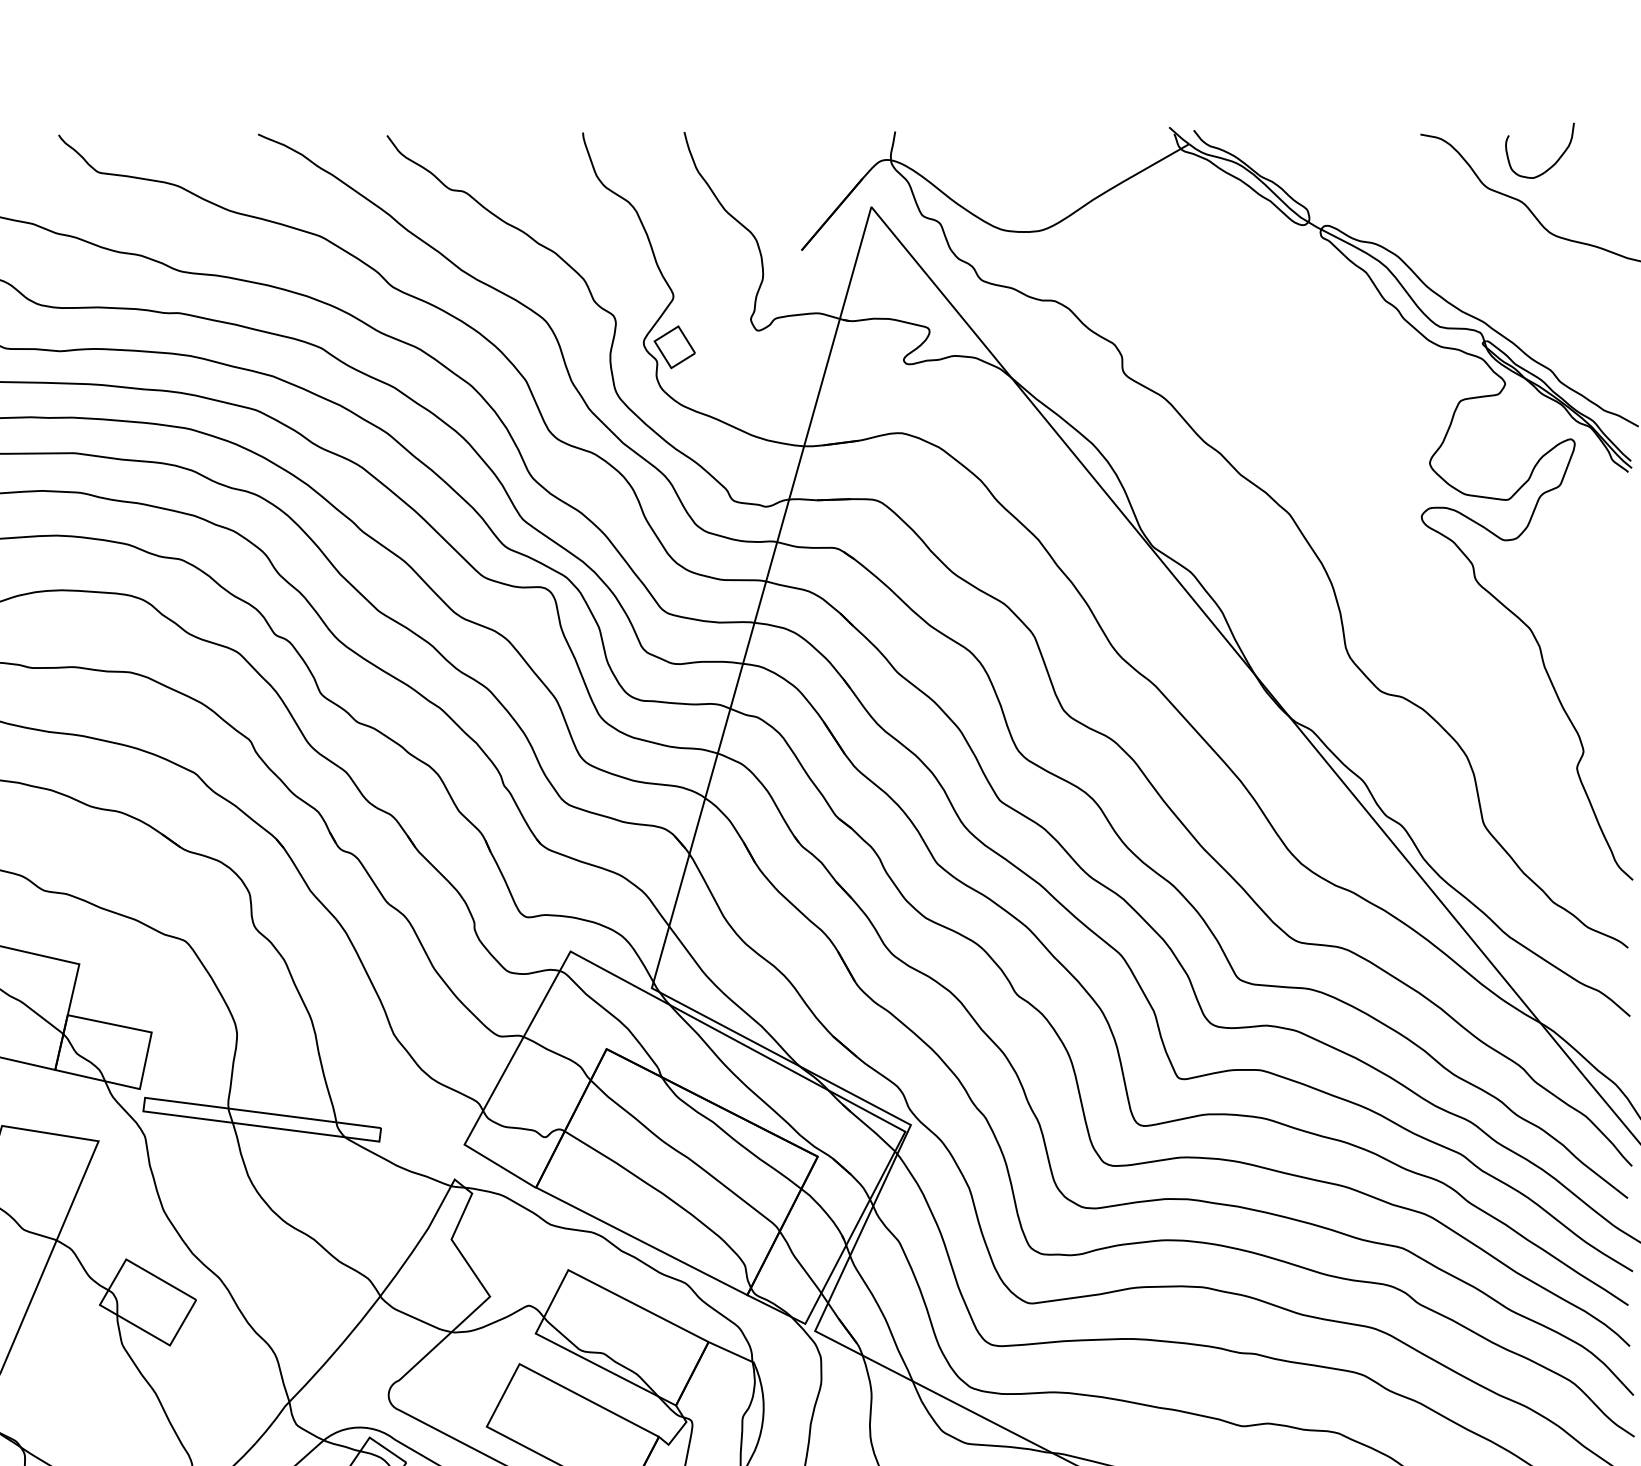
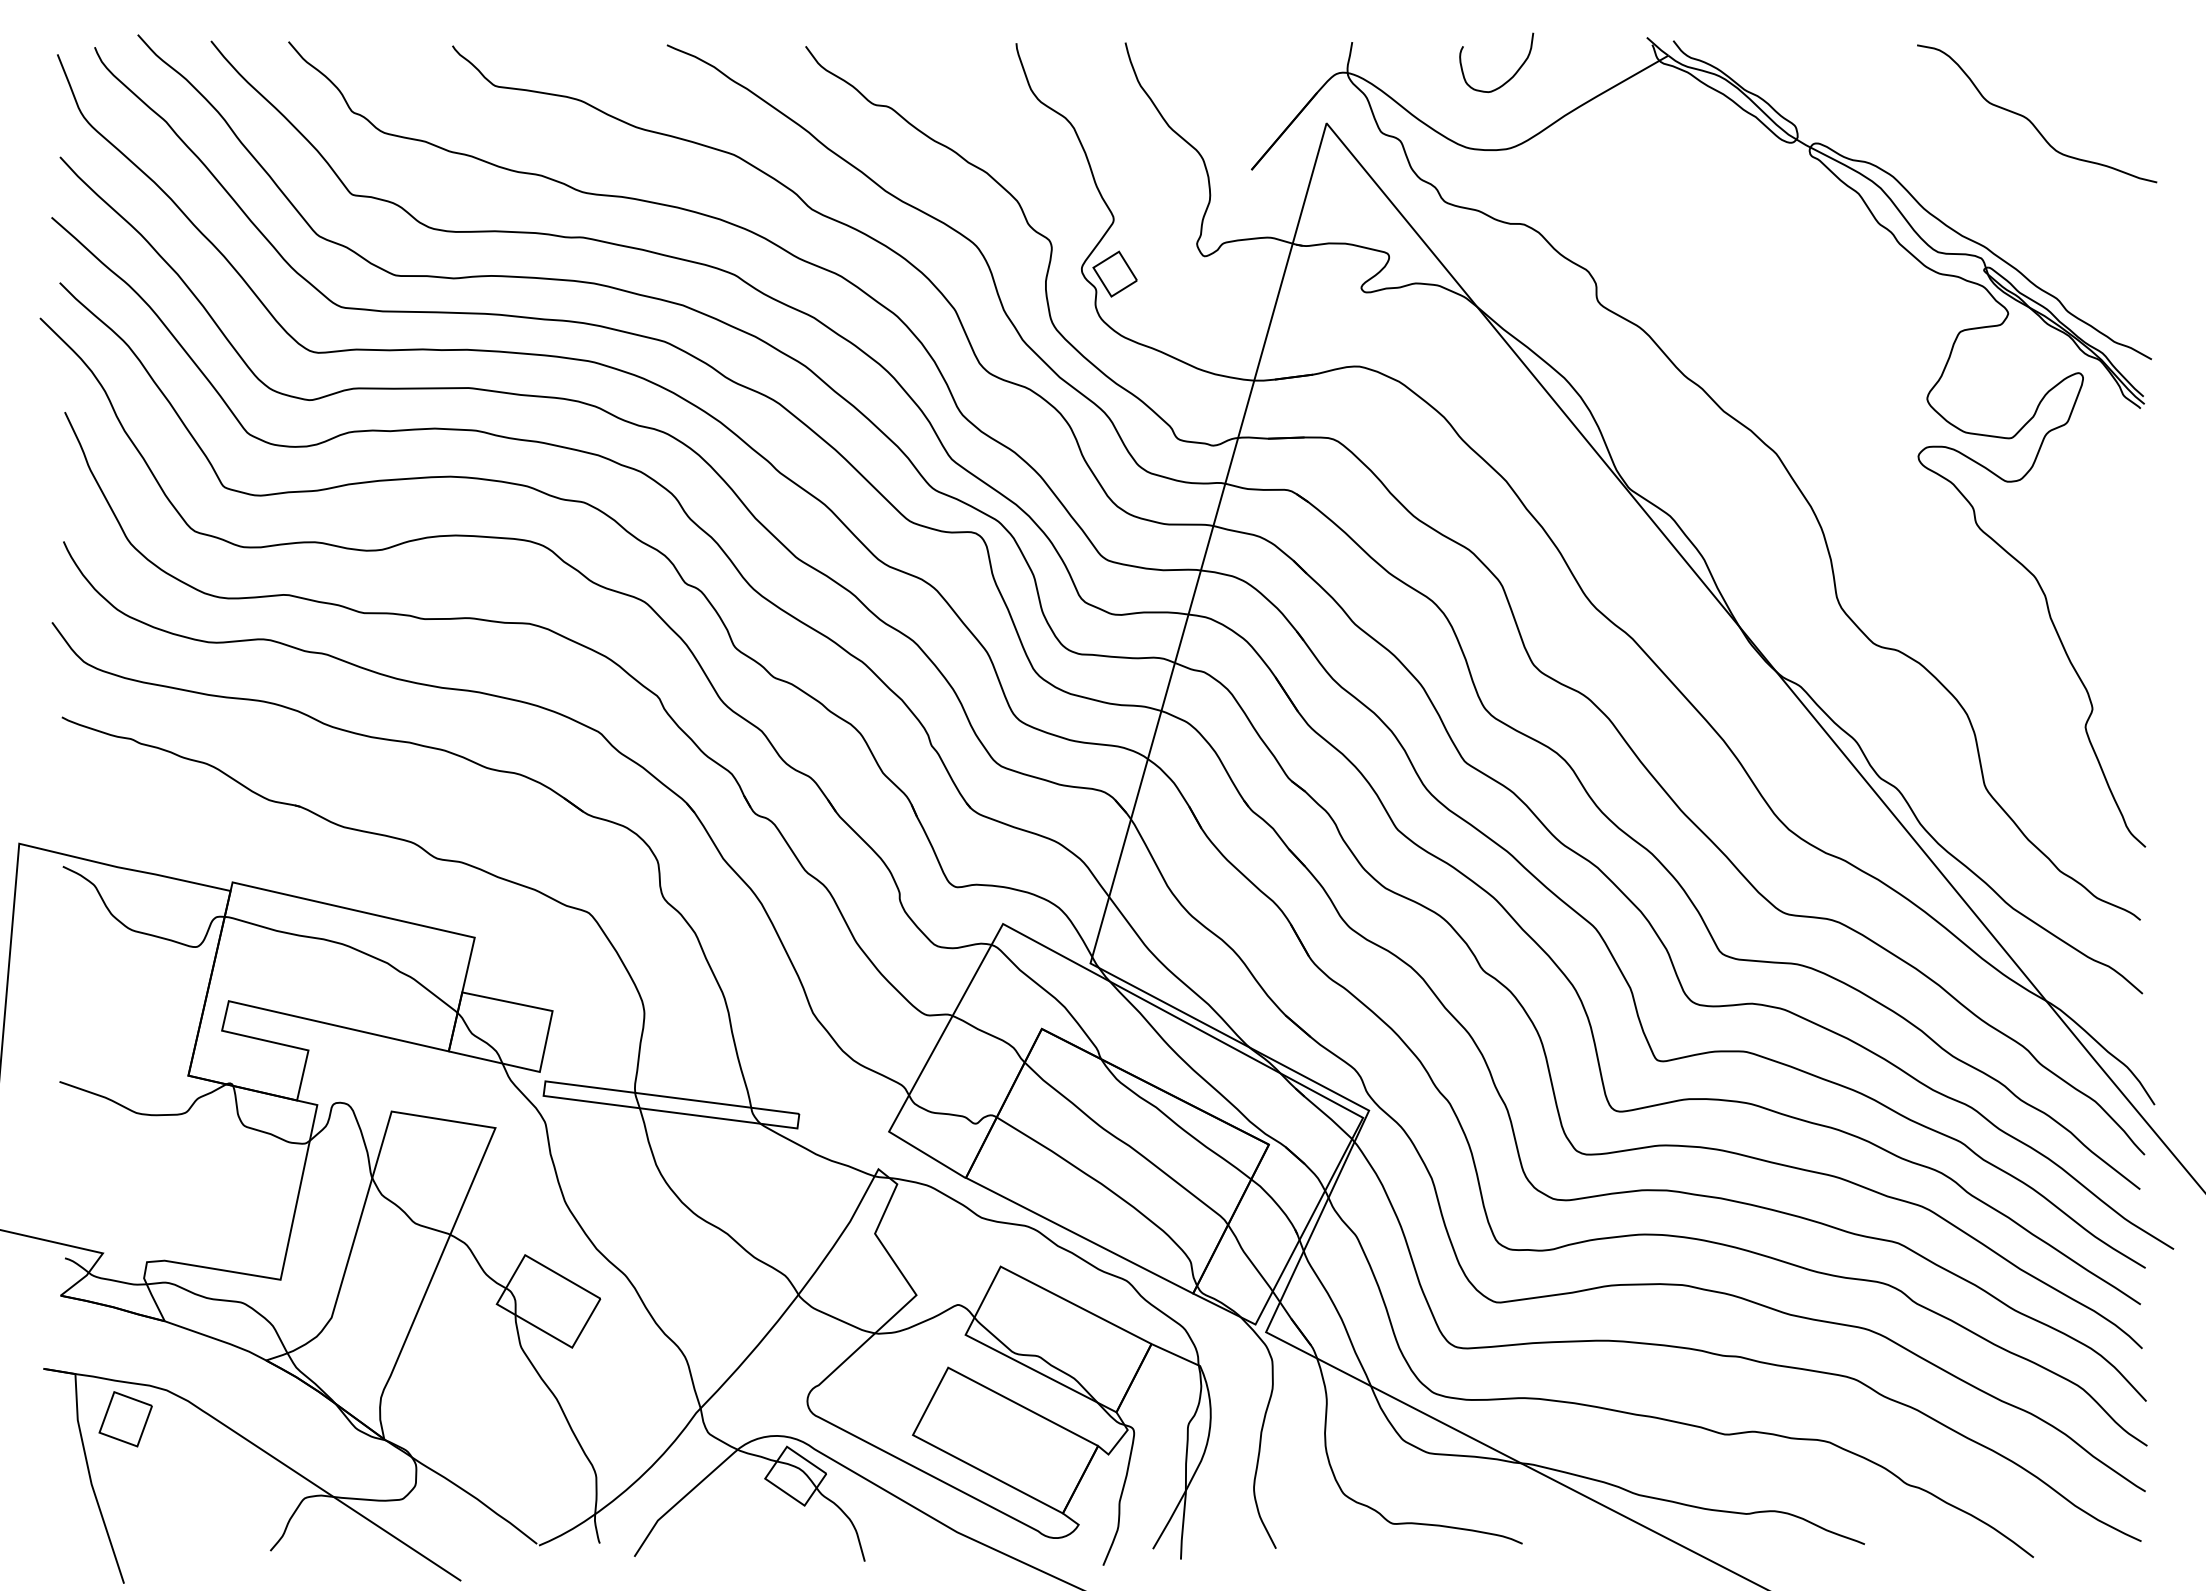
curve: (1553, 163) -> (1511, 76), moved

